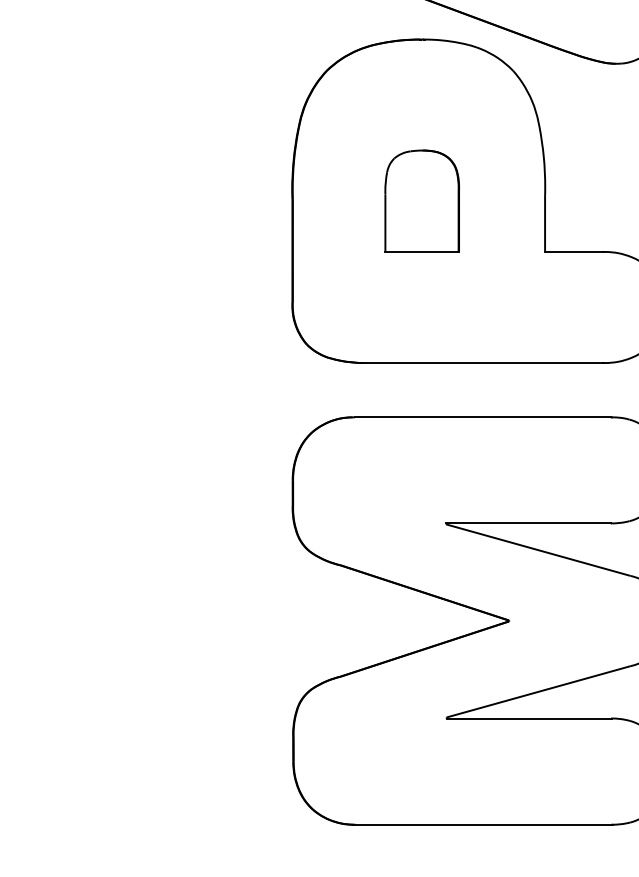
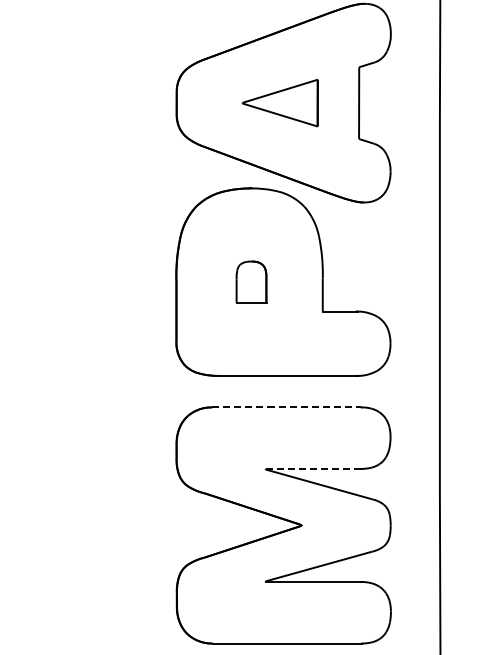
part: (422, 200) -> (251, 281), size x0.7
line: (484, 417) -> (287, 407), solid -> dashed
line: (529, 522) -> (313, 468), solid -> dashed

